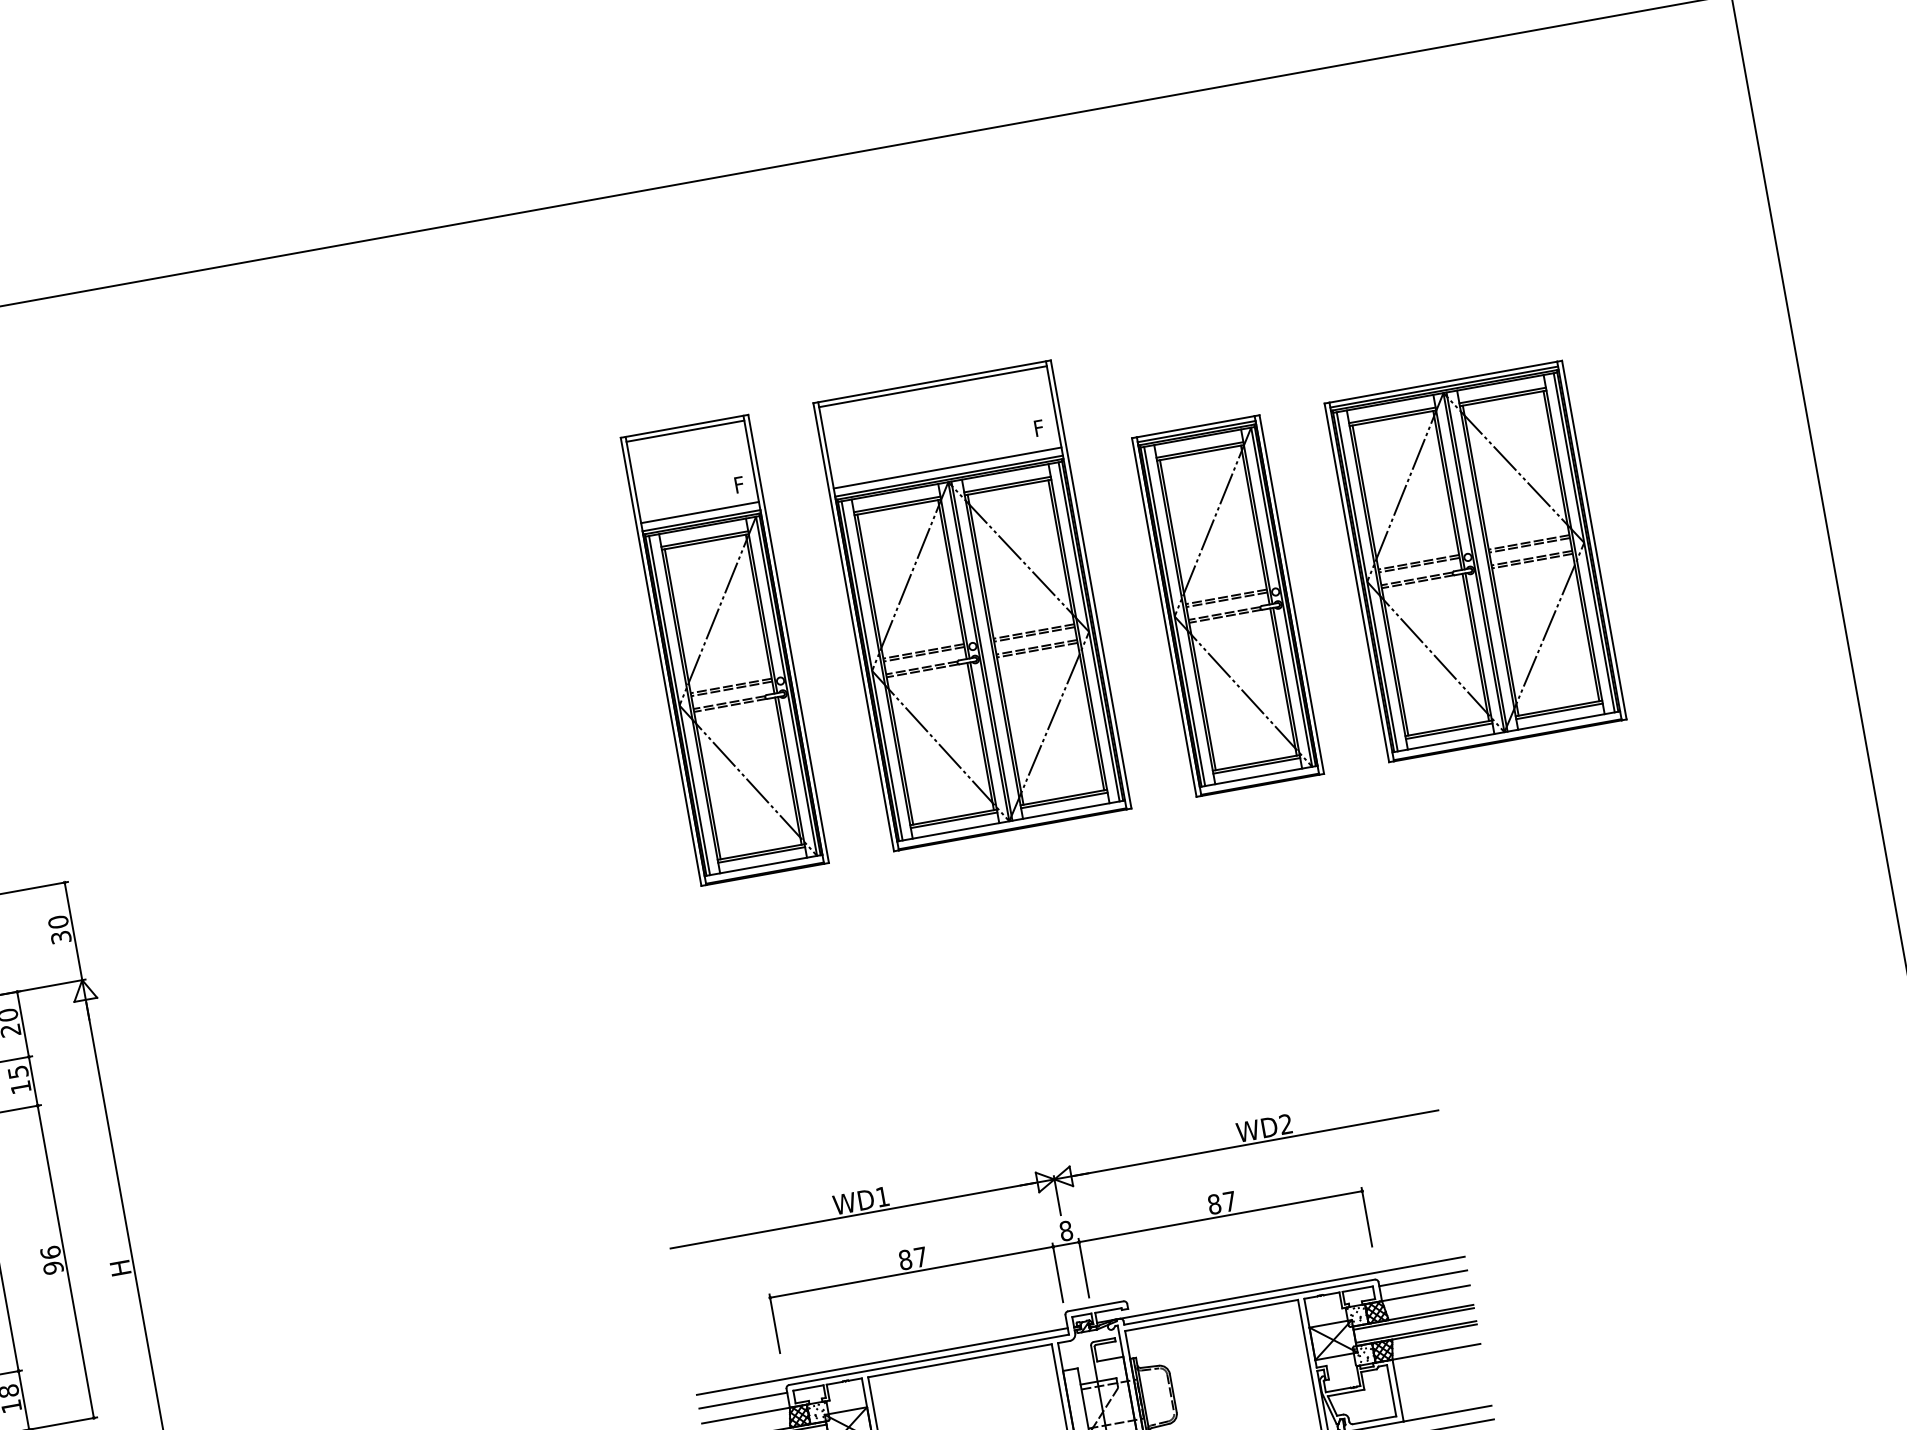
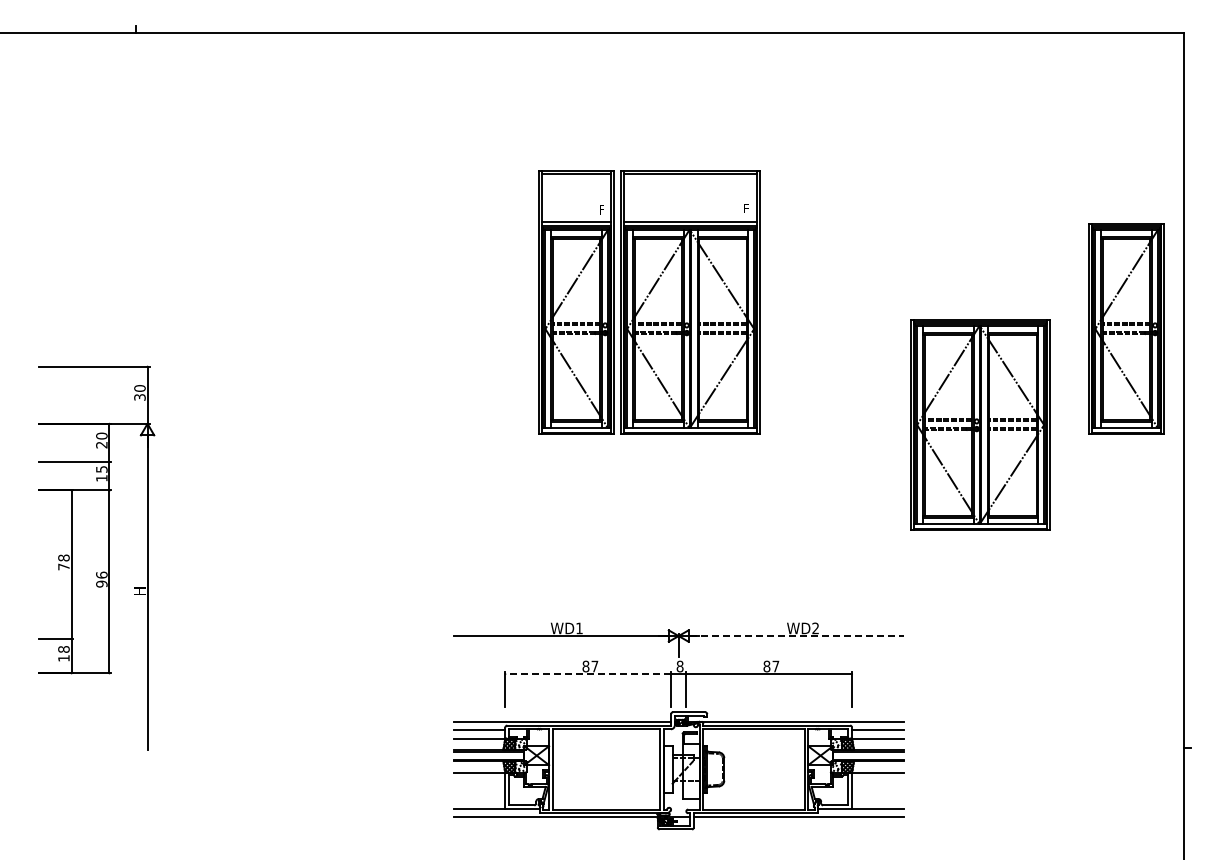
part: (1475, 561) -> (980, 424), moved
part: (1227, 606) -> (1126, 328), moved
part: (724, 650) -> (576, 302), moved
line: (1255, 1143) -> (796, 636), solid -> dashed
line: (912, 1272) -> (588, 674), solid -> dashed

